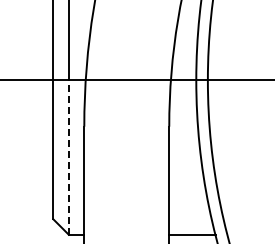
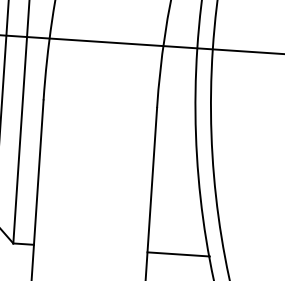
line: (68, 157) -> (19, 140), dashed -> solid

